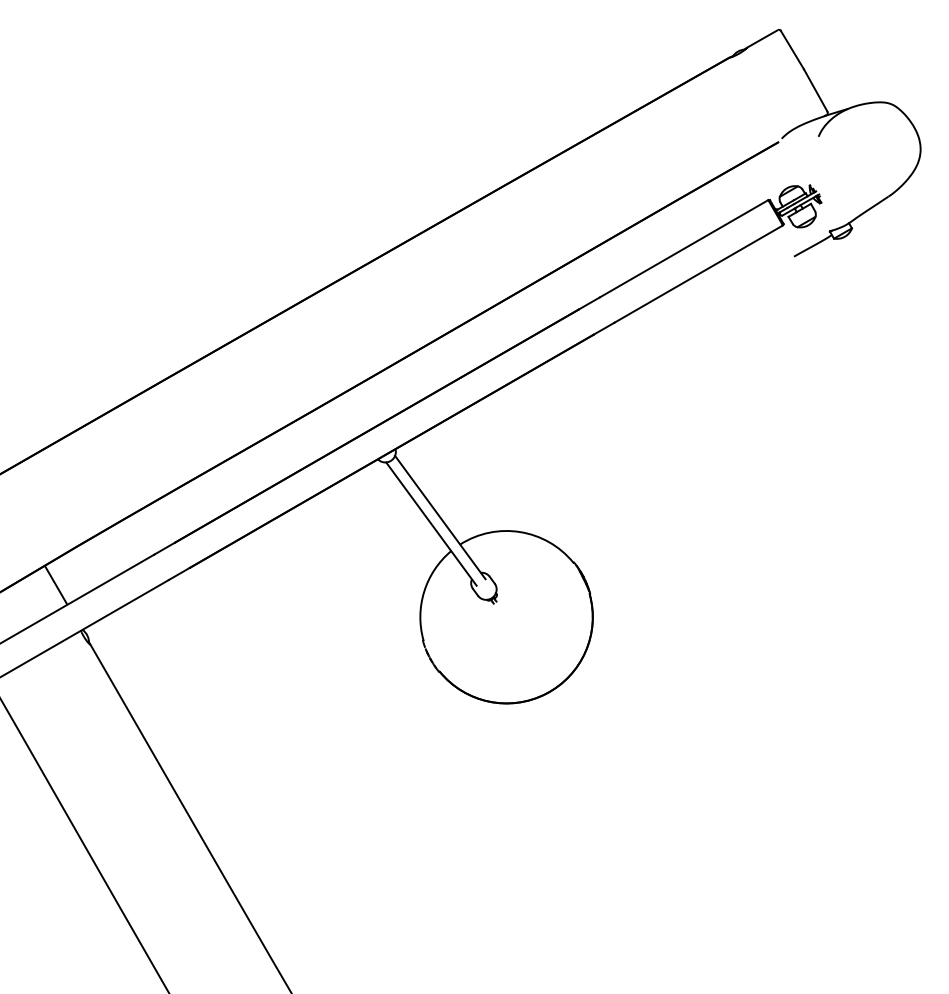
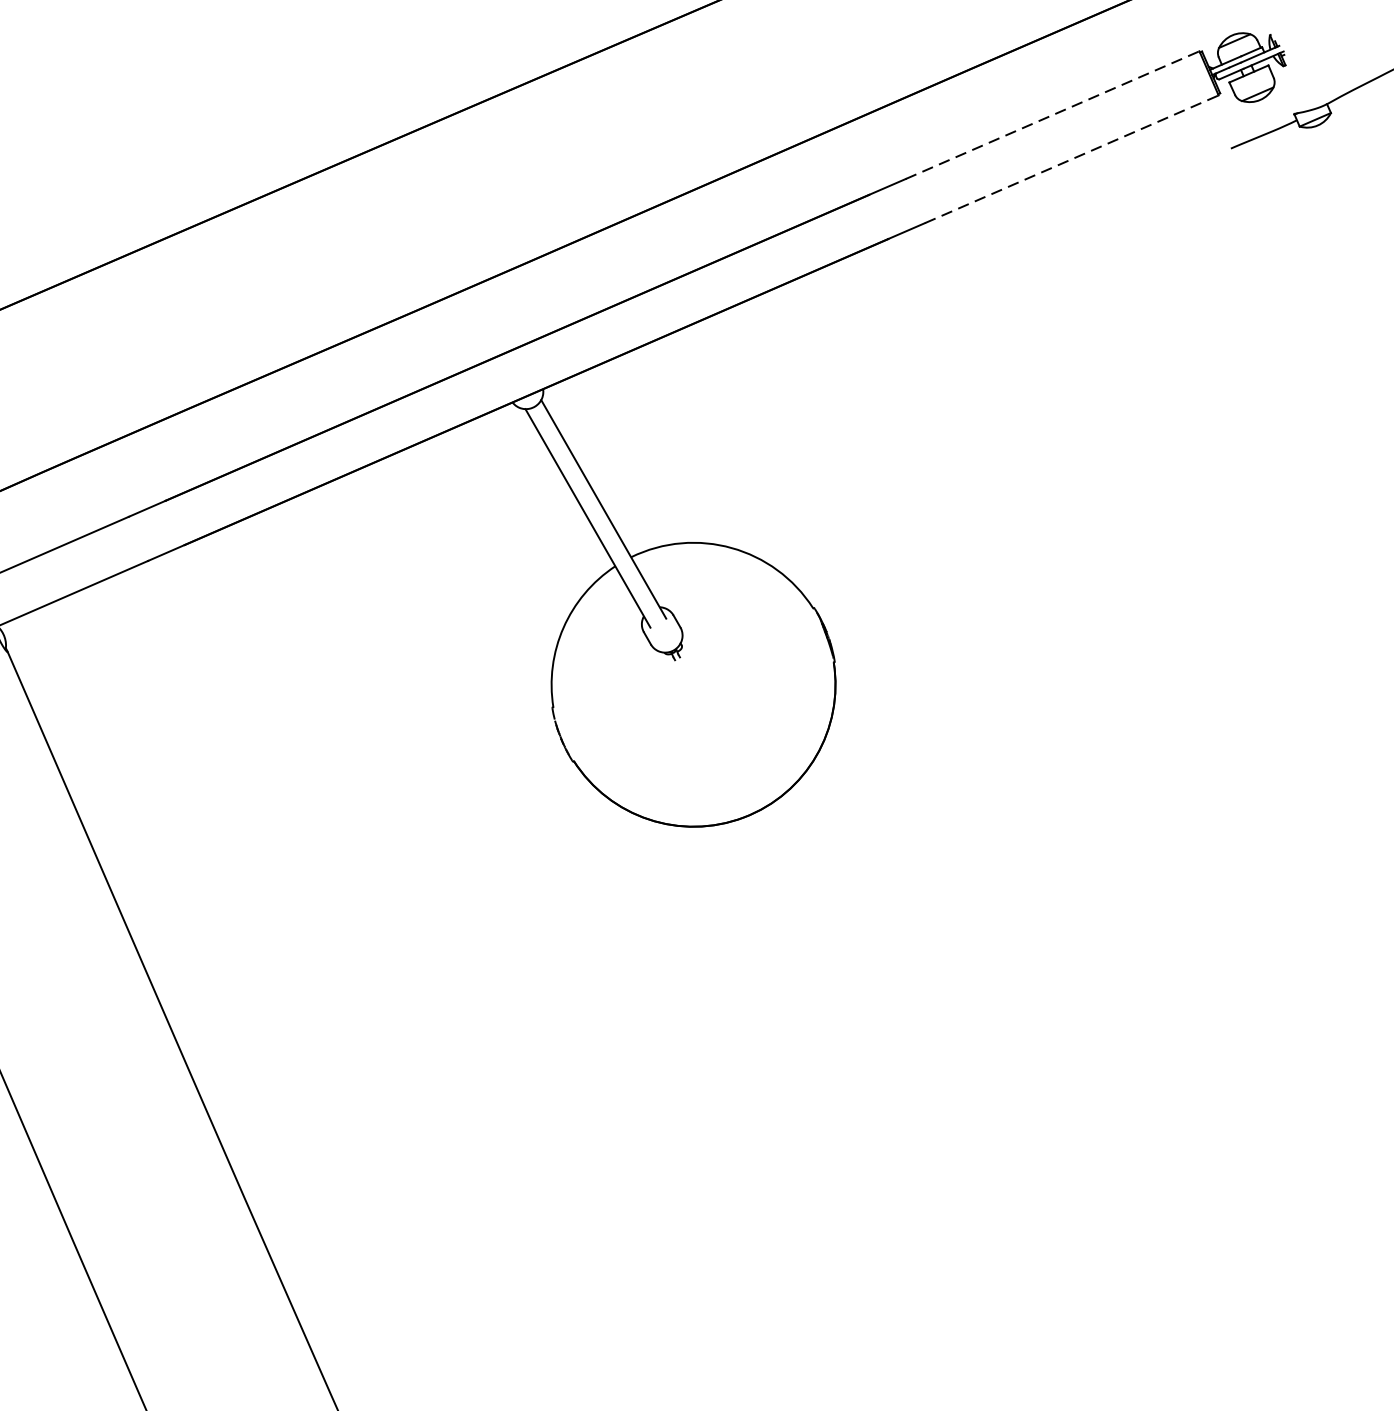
line: (684, 248) -> (1053, 114), solid -> dashed
line: (699, 273) -> (1073, 158), solid -> dashed

